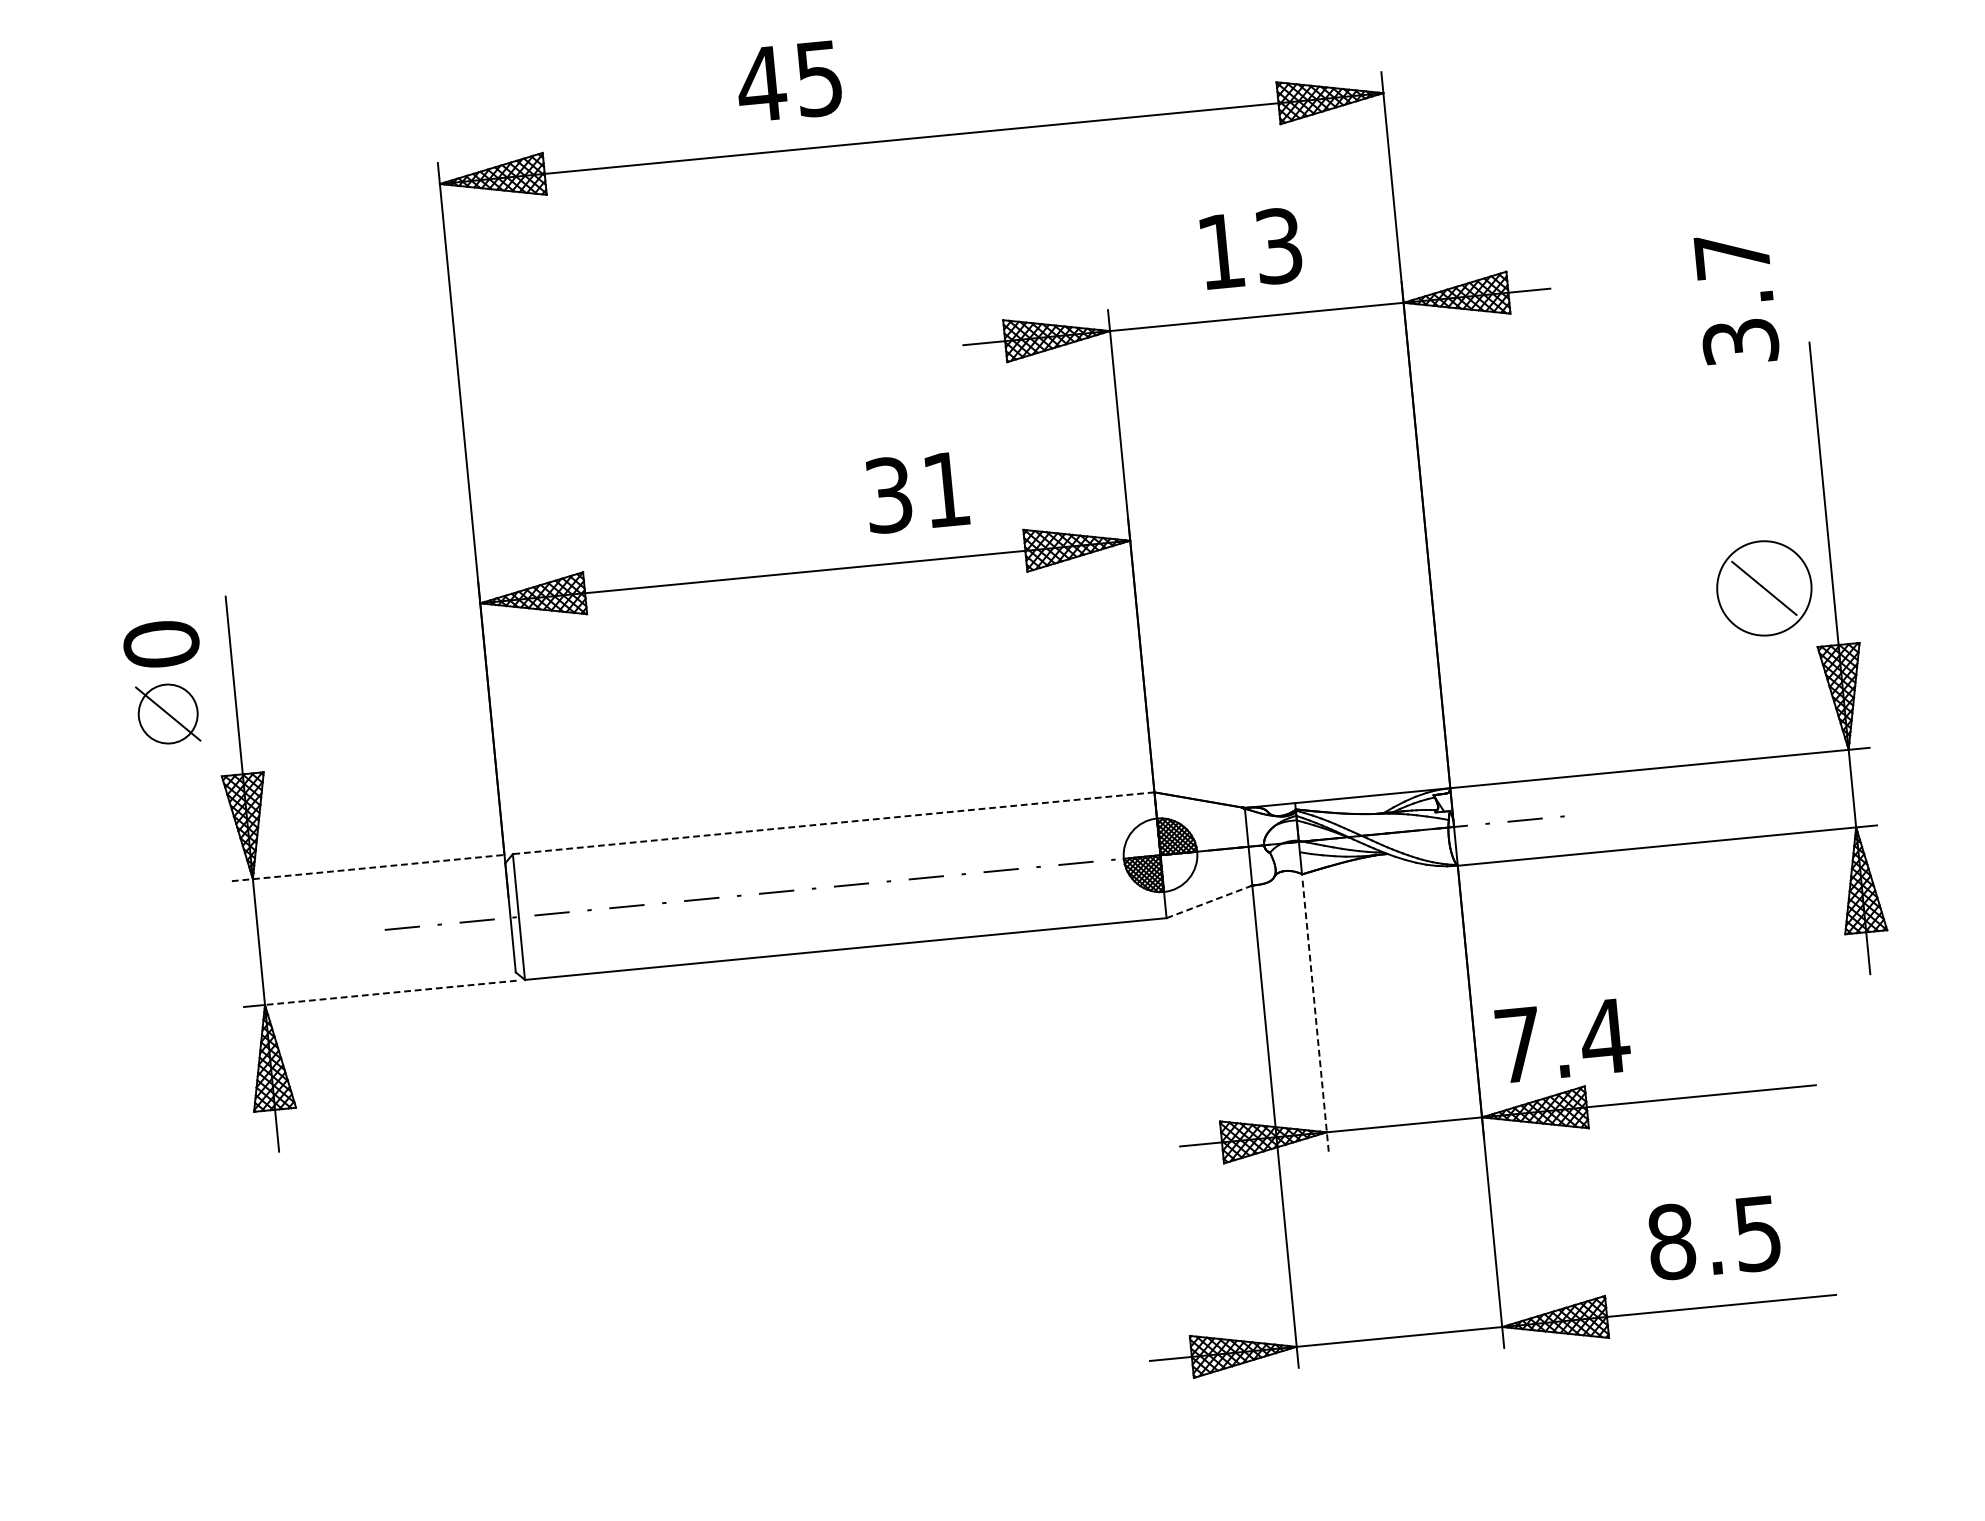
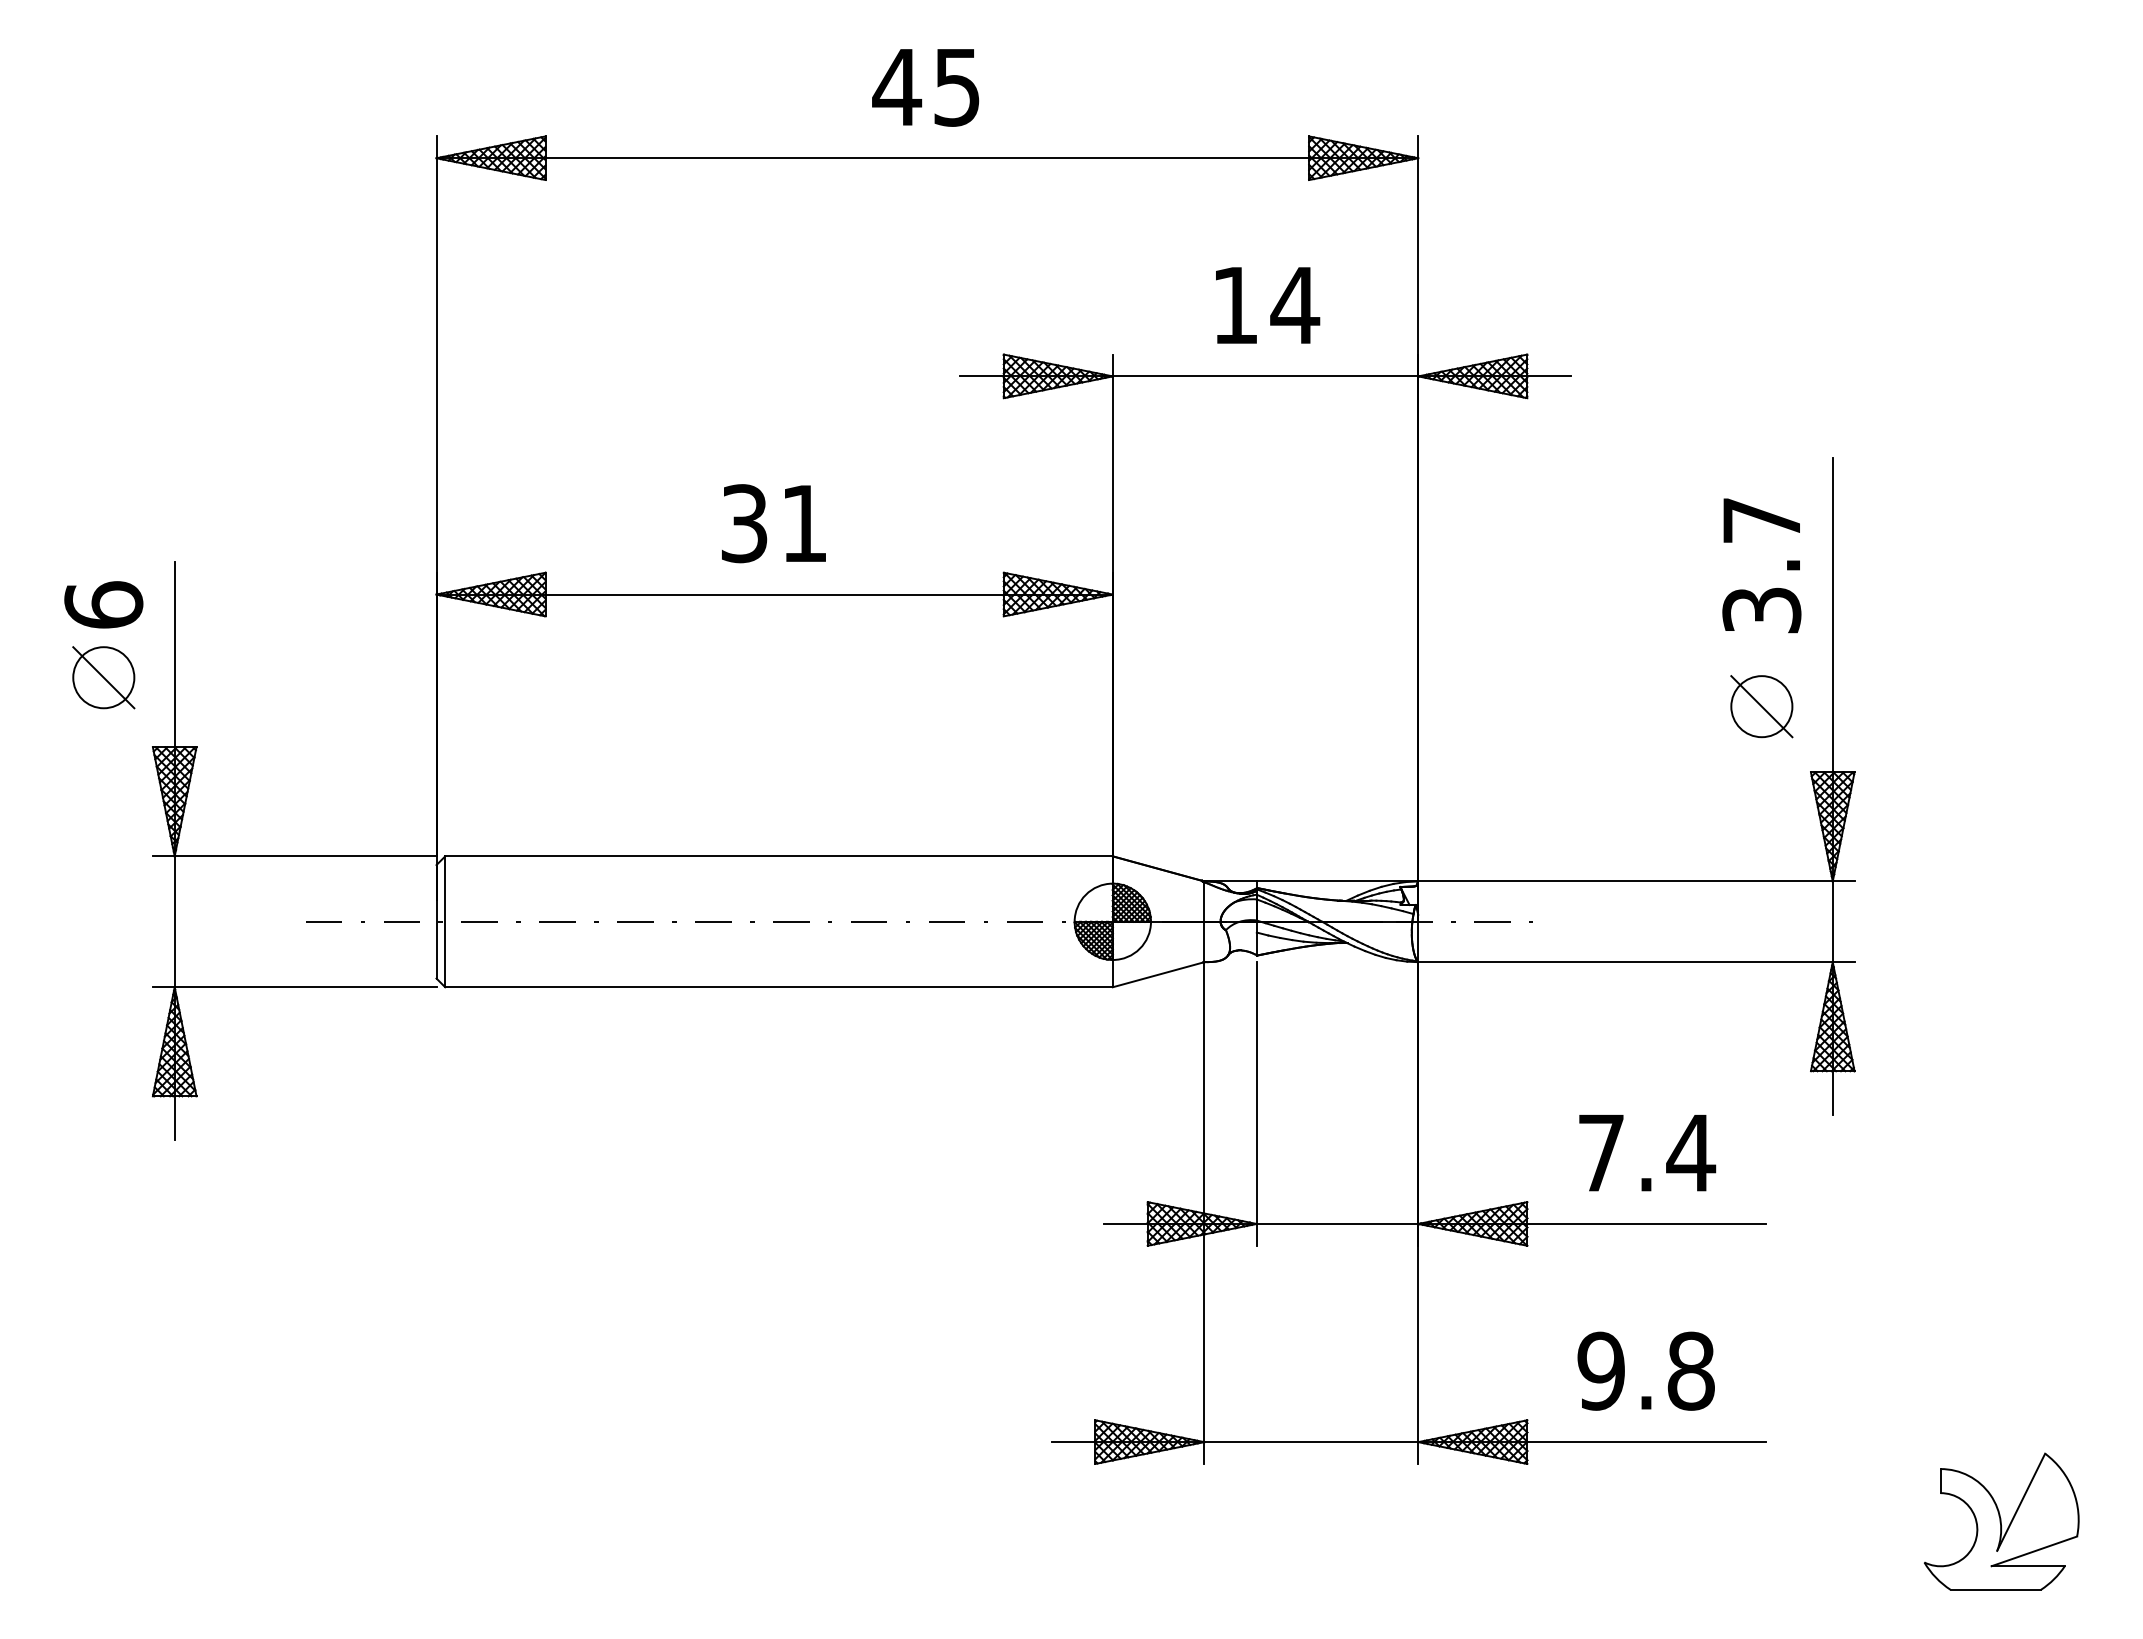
text: (788, 81) -> (925, 87), moved
text: (1279, 246) -> (1295, 305), 13 -> 14
text: (1736, 299) -> (1761, 565), moved
text: (916, 492) -> (773, 523), moved
circle: (1764, 588) -> (1761, 706), size x0.62
text: (161, 643) -> (103, 604), 0 -> 6
line: (834, 823) -> (779, 856), dashed -> solid
line: (368, 868) -> (294, 856), dashed -> solid
line: (1209, 901) -> (1158, 974), dashed -> solid
line: (390, 993) -> (305, 987), dashed -> solid
line: (1315, 1016) -> (1256, 1103), dashed -> solid
text: (1563, 1041) -> (1647, 1153), moved
text: (1713, 1237) -> (1645, 1370), 8.5 -> 9.8

